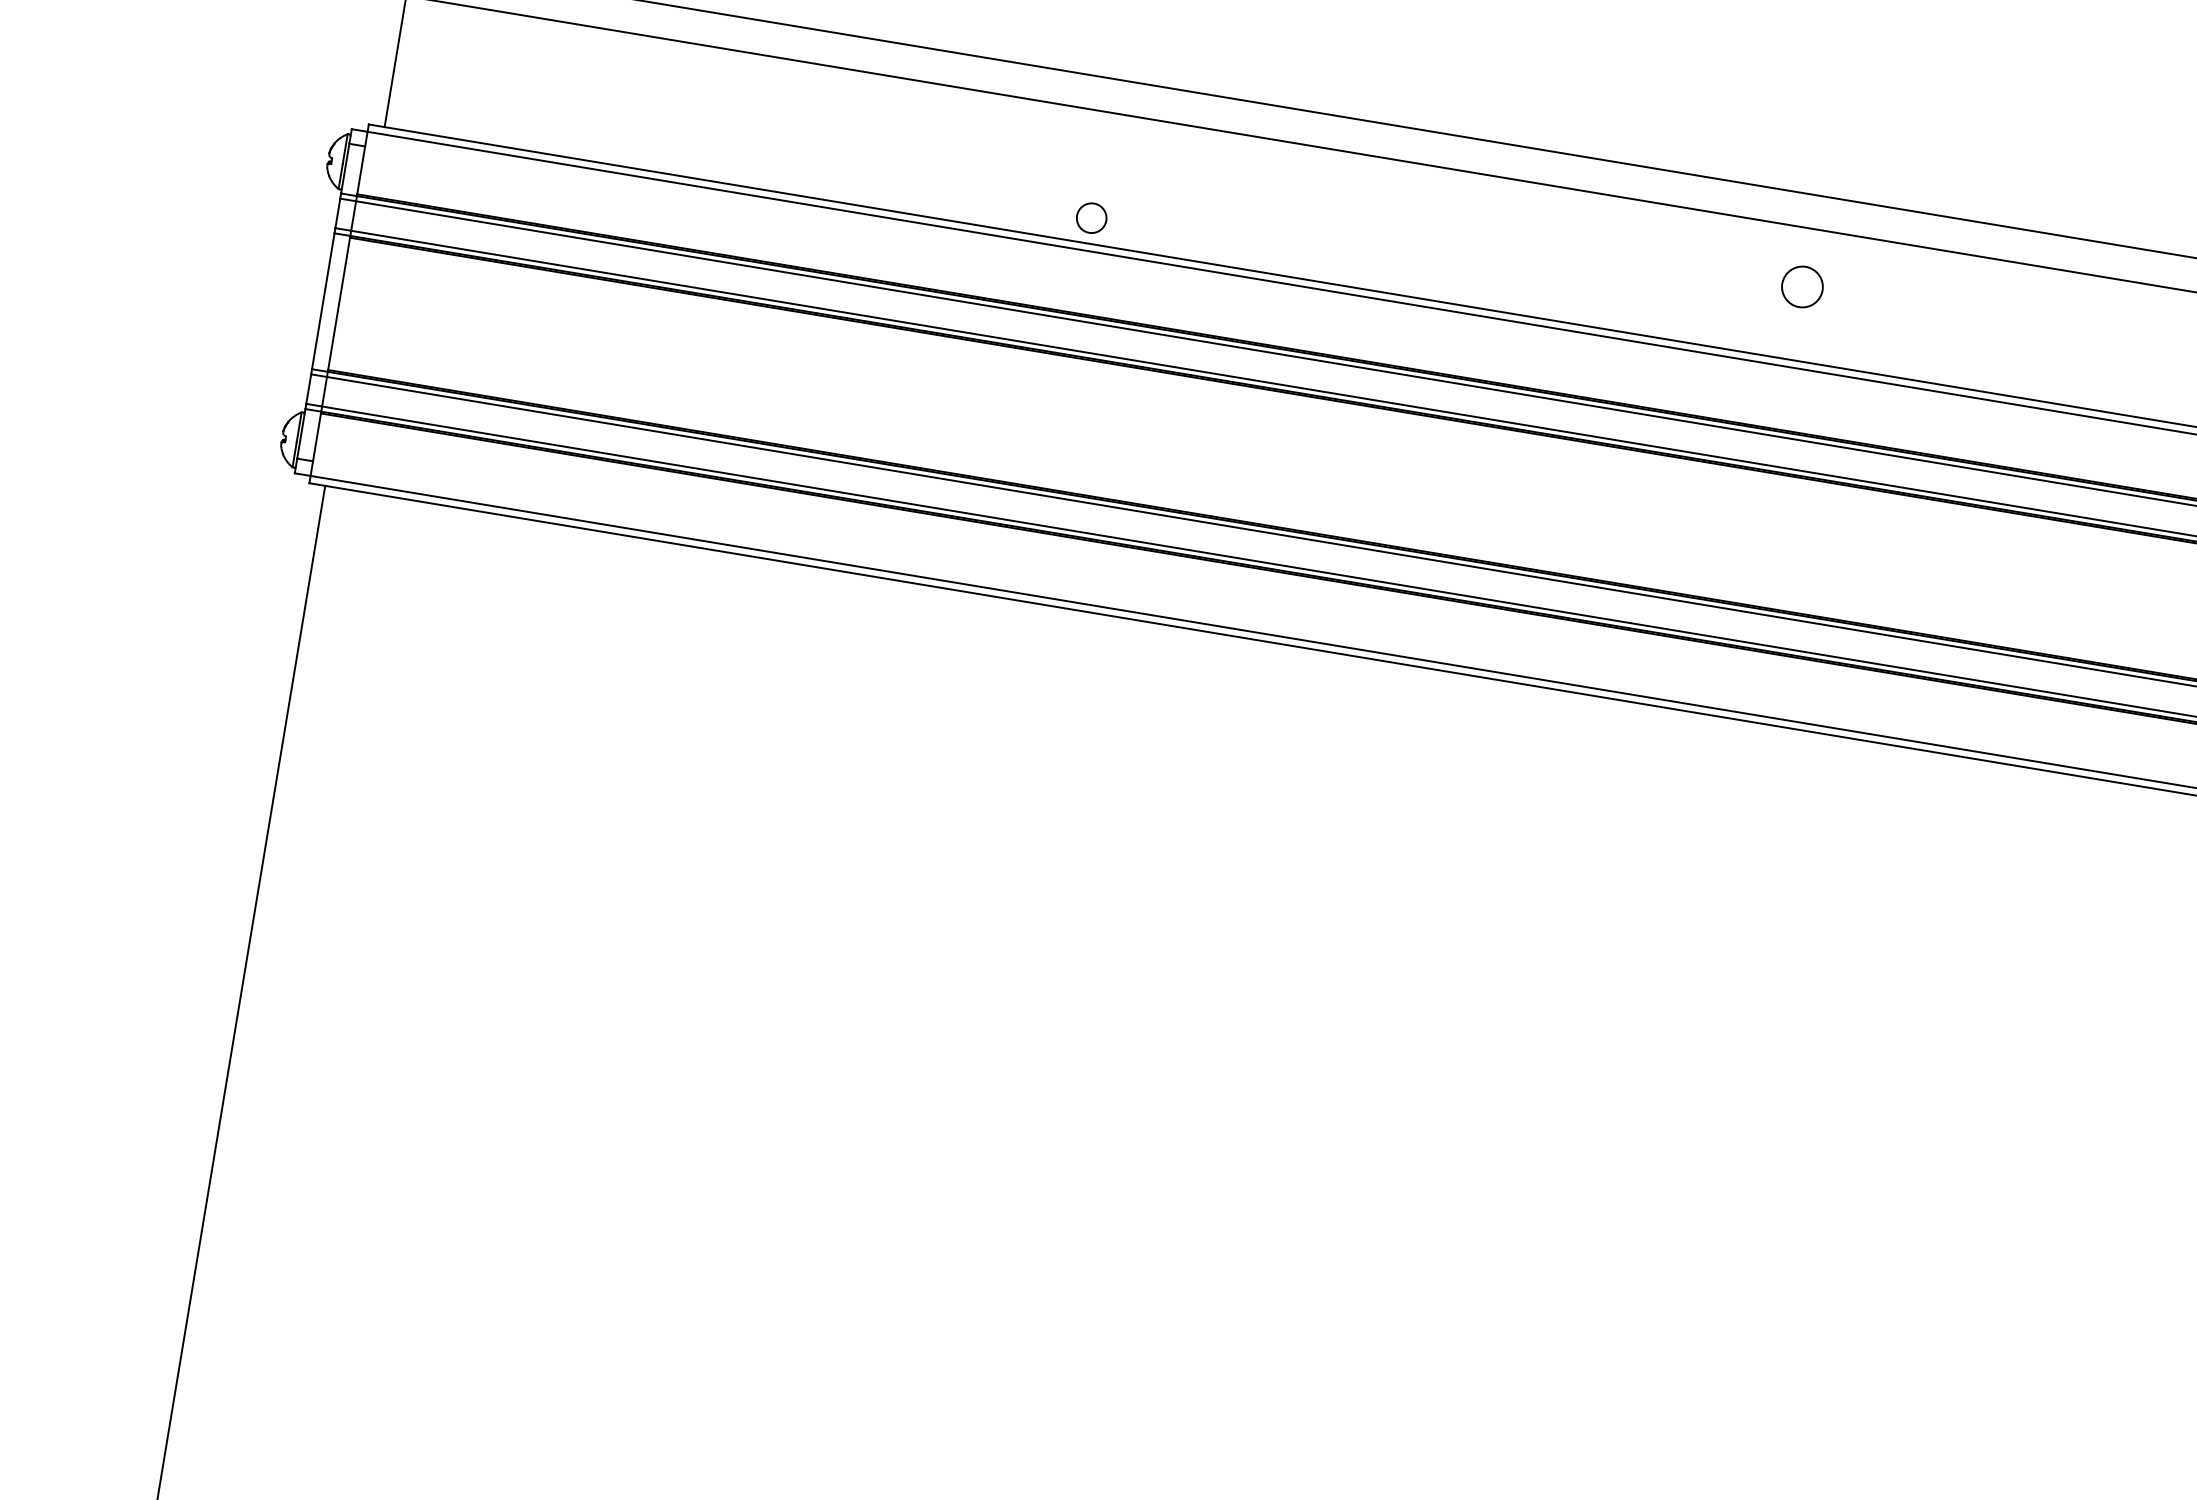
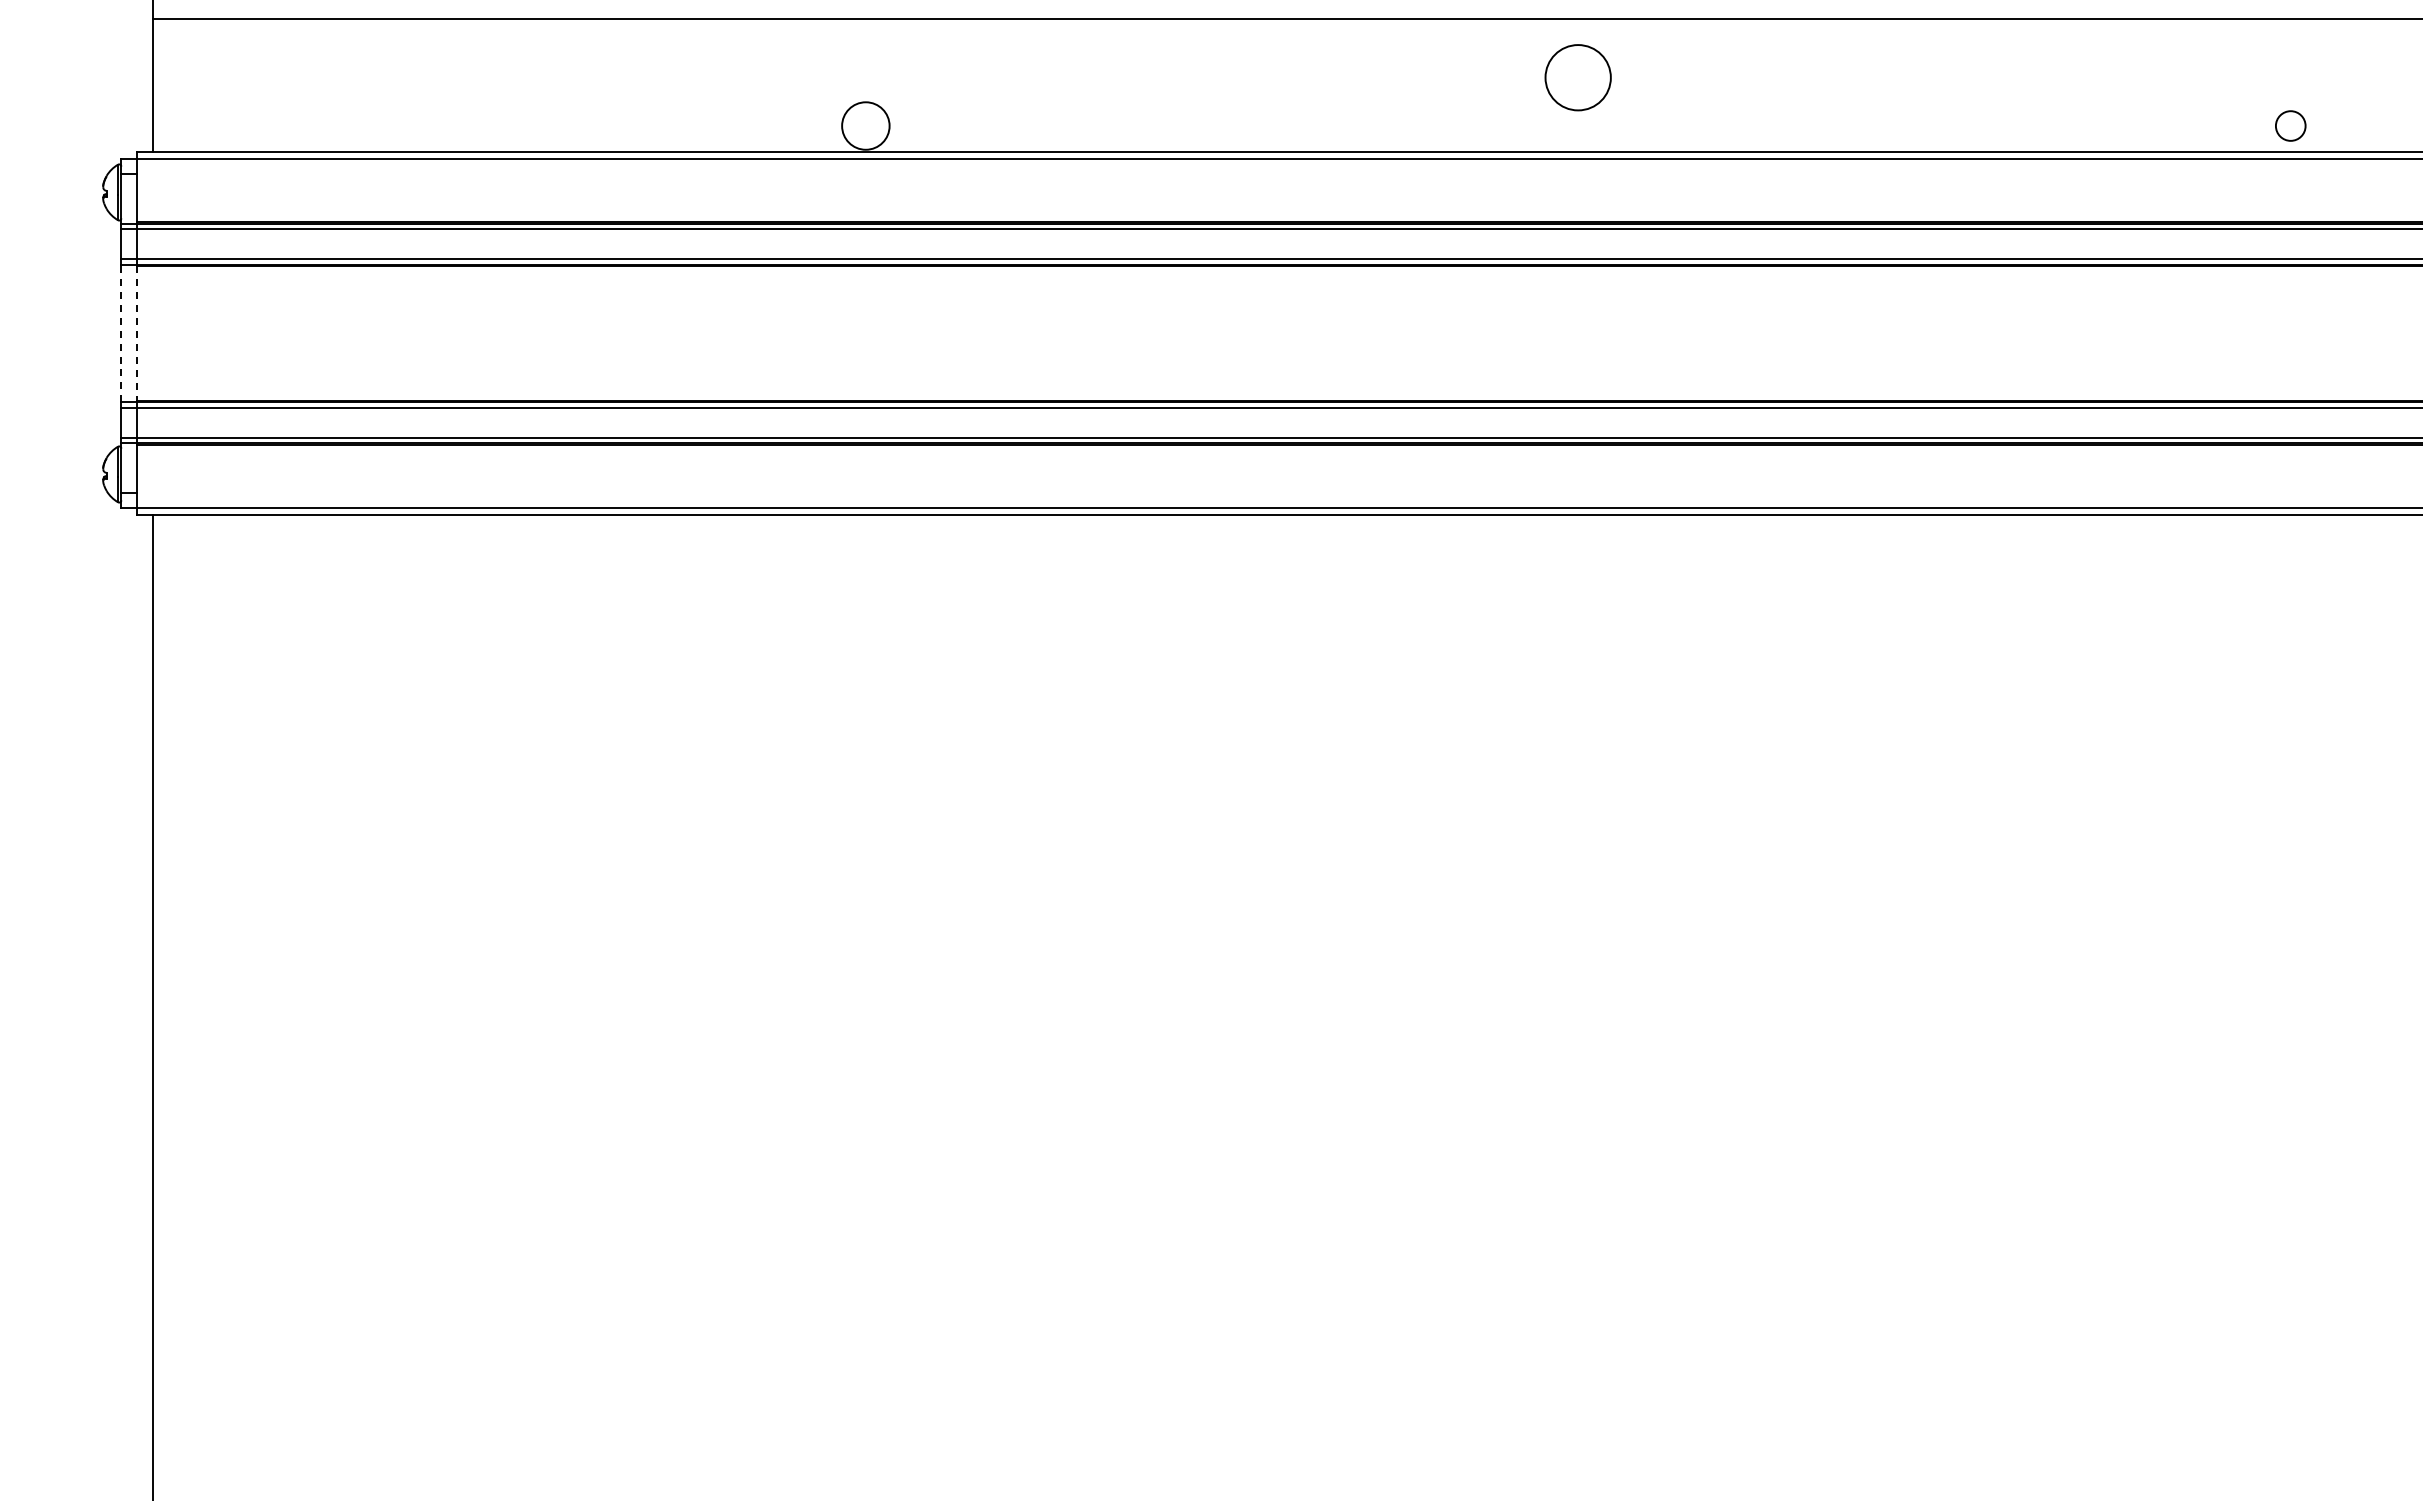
circle: (1091, 217) -> (865, 125), size x1.6
circle: (1802, 286) -> (1578, 77), size x1.6
line: (323, 301) -> (121, 333), solid -> dashed
line: (339, 303) -> (137, 333), solid -> dashed

